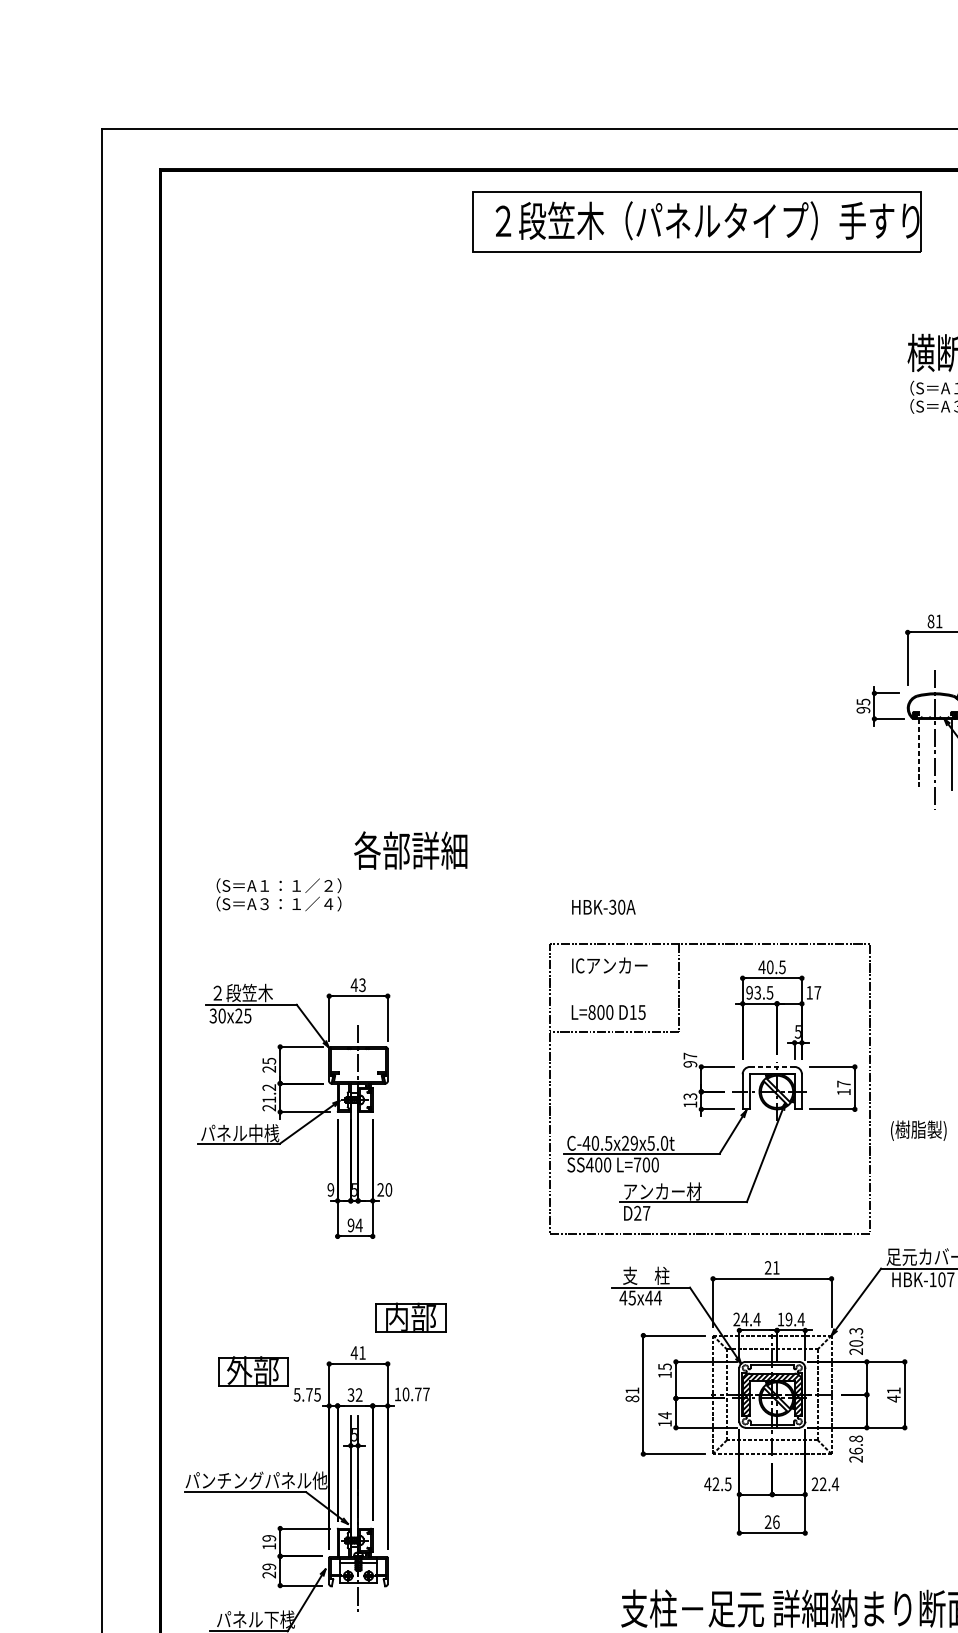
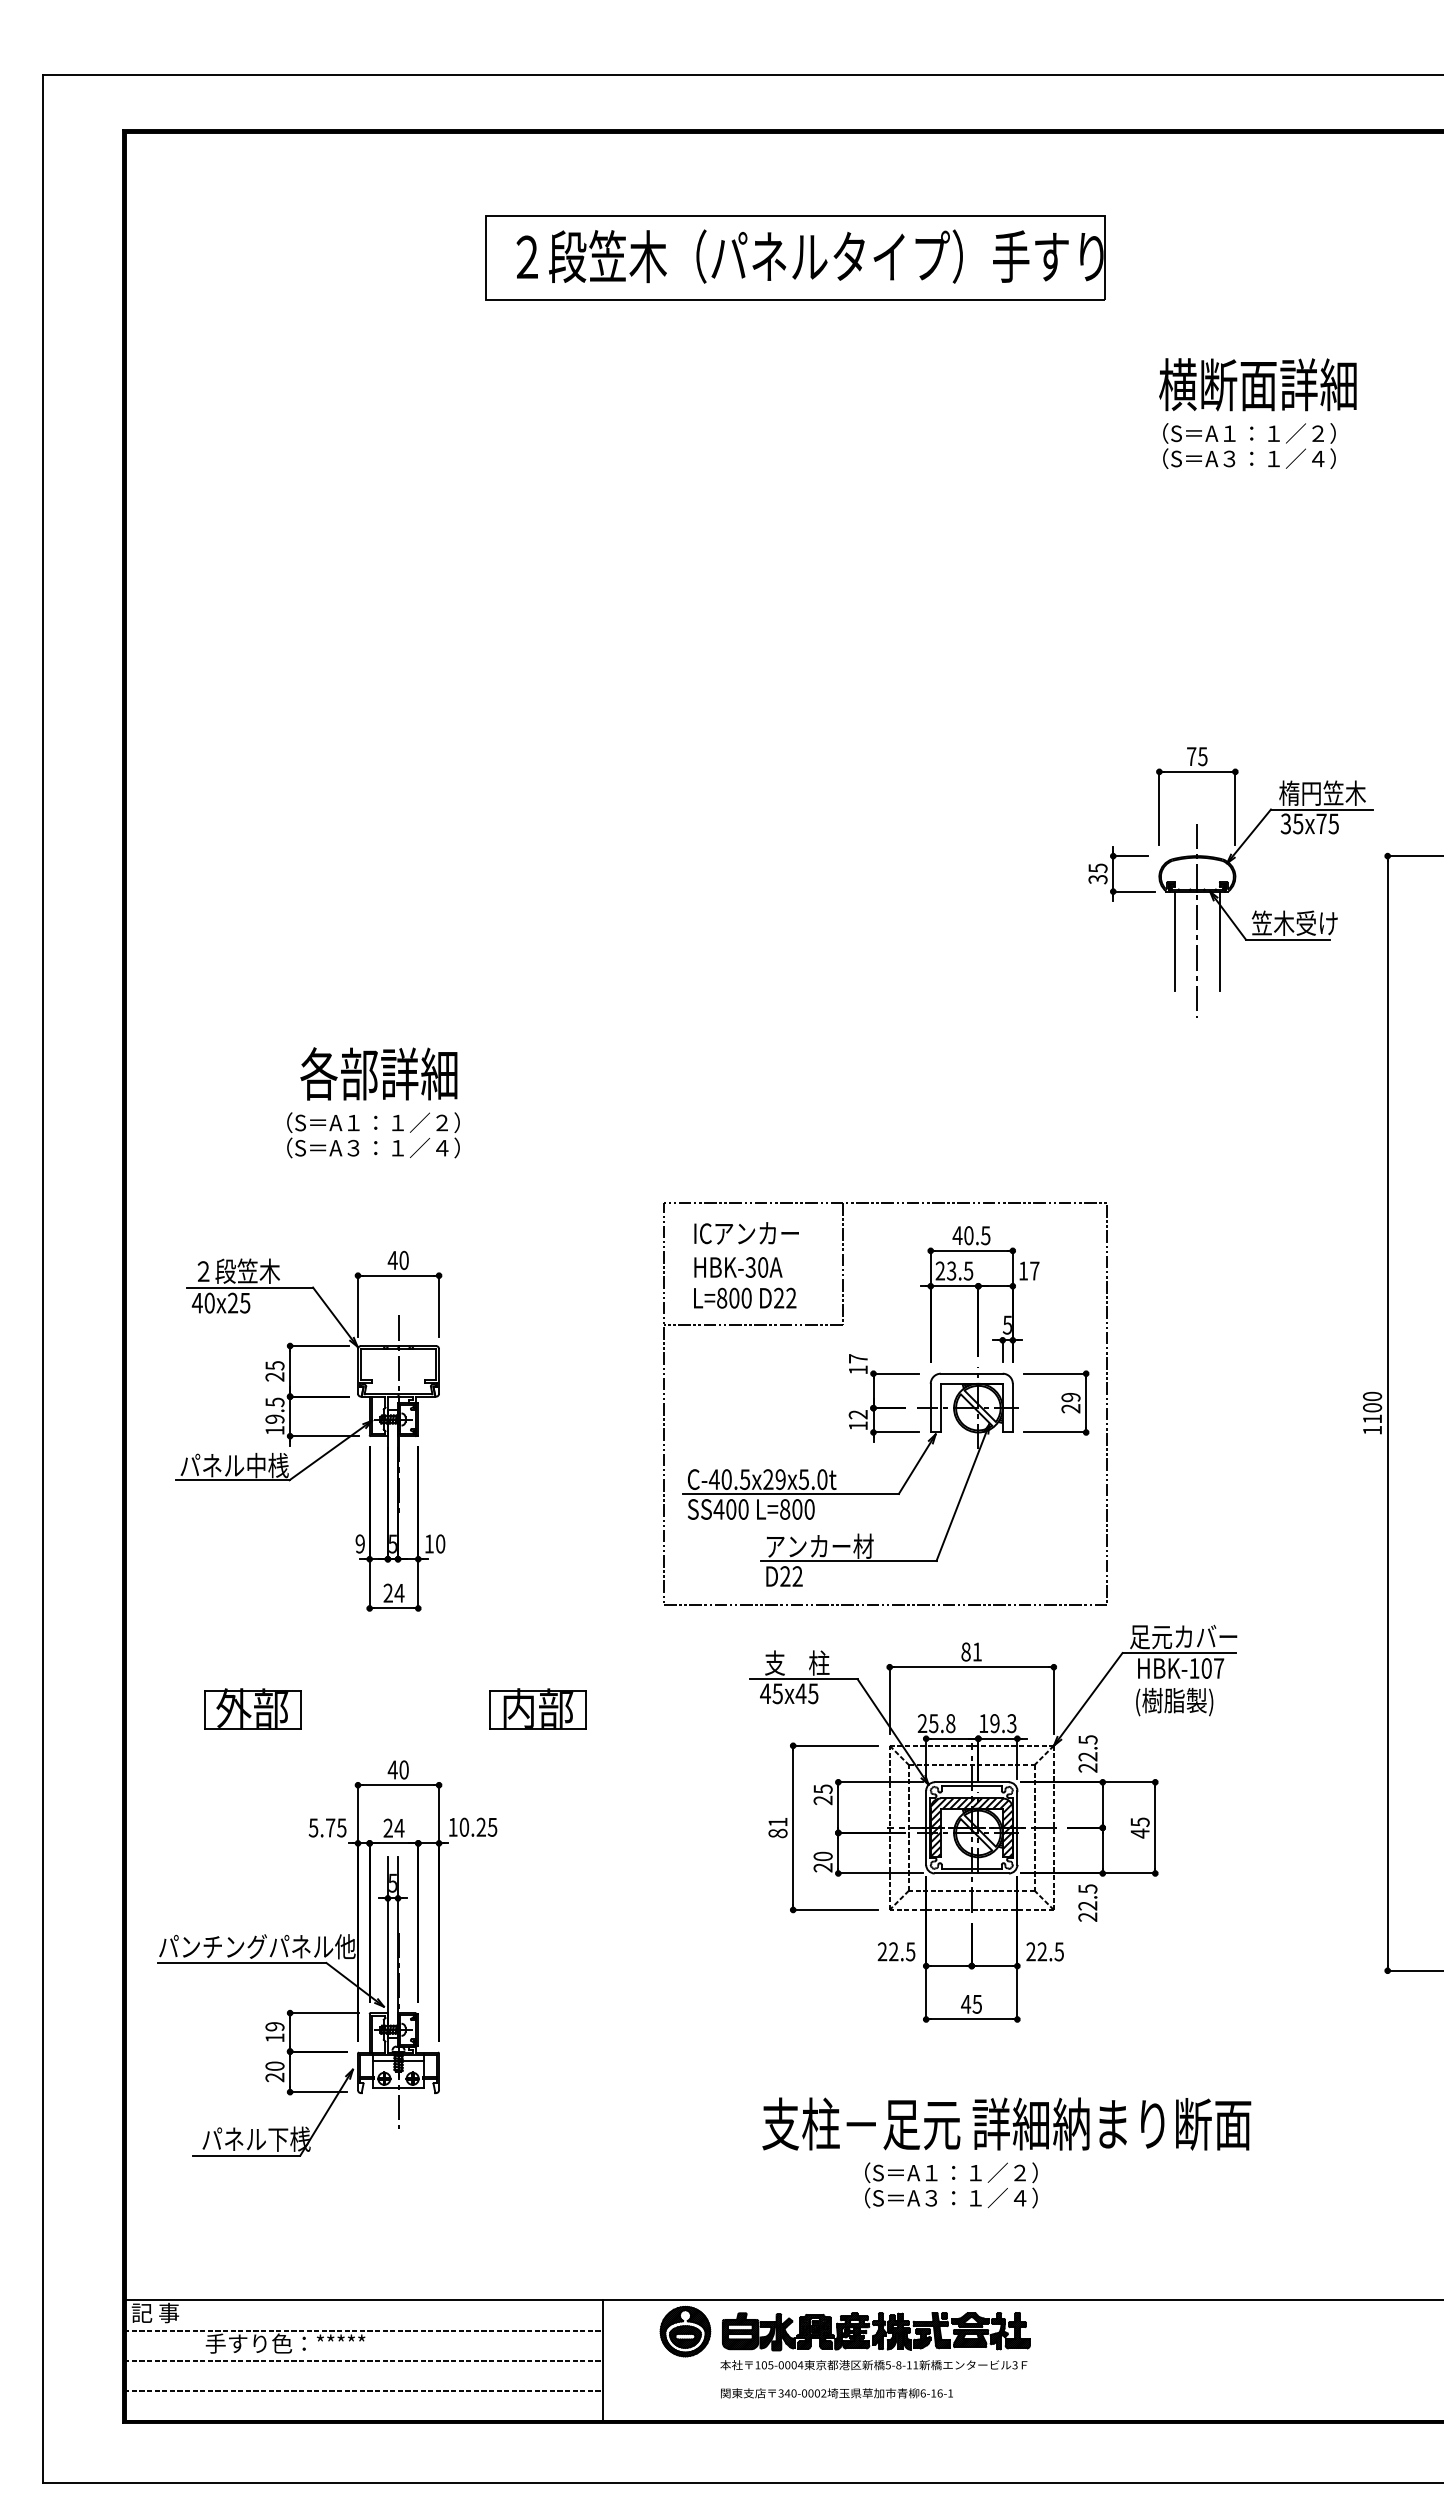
part: (697, 221) -> (795, 257), moved
text: (935, 621) -> (1197, 756), 81 -> 75
text: (863, 710) -> (1097, 879), 95 -> 35
line: (918, 754) -> (1174, 941), dashed -> solid
text: (410, 850) -> (378, 1073), moved
text: (279, 894) -> (373, 1135), moved
text: (603, 907) -> (738, 1267), moved
text: (362, 985) -> (403, 1260), 43 -> 40
text: (749, 992) -> (939, 1270), 93.5 -> 23.5
text: (637, 1011) -> (785, 1297), D15 -> D22
text: (212, 1015) -> (196, 1302), 30x25 -> 40x25
text: (689, 1063) -> (857, 1369), 97 -> 17
line: (772, 1066) -> (971, 1373), dashed -> solid
text: (843, 1087) -> (1070, 1402), 17 -> 29
text: (690, 1096) -> (858, 1414), 13 -> 12
text: (268, 1097) -> (274, 1416), 21.2 -> 19.5
text: (918, 1131) -> (1174, 1702), moved
text: (637, 1164) -> (785, 1509), L=700 -> L=800
text: (380, 1189) -> (428, 1543), 20 -> 10
text: (646, 1213) -> (797, 1576), D27 -> D22
text: (350, 1225) -> (387, 1593), 94 -> 24
text: (767, 1267) -> (965, 1651), 21 -> 81
text: (657, 1297) -> (812, 1693), 45x44 -> 45x45
part: (410, 1317) -> (537, 1708), moved
text: (750, 1319) -> (941, 1723), 24.4 -> 25.8
text: (800, 1319) -> (1011, 1723), 19.4 -> 19.3
text: (855, 1337) -> (1087, 1748), 20.3 -> 22.5
text: (362, 1352) -> (403, 1769), 41 -> 40
part: (253, 1370) -> (252, 1708), moved
text: (664, 1375) -> (822, 1800), 15 -> 25
text: (893, 1390) -> (1139, 1822), 41 -> 45
text: (421, 1393) -> (486, 1826), 10.77 -> 10.25
text: (354, 1394) -> (393, 1827), 32 -> 24
text: (664, 1419) -> (822, 1861), 14 -> 20
text: (855, 1445) -> (1087, 1897), 26.8 -> 22.5
text: (707, 1484) -> (882, 1951), 42.5 -> 22.5
text: (835, 1484) -> (1059, 1951), 22.4 -> 22.5
text: (772, 1521) -> (971, 2003), 26 -> 45
text: (268, 1566) -> (274, 2065), 29 -> 20

